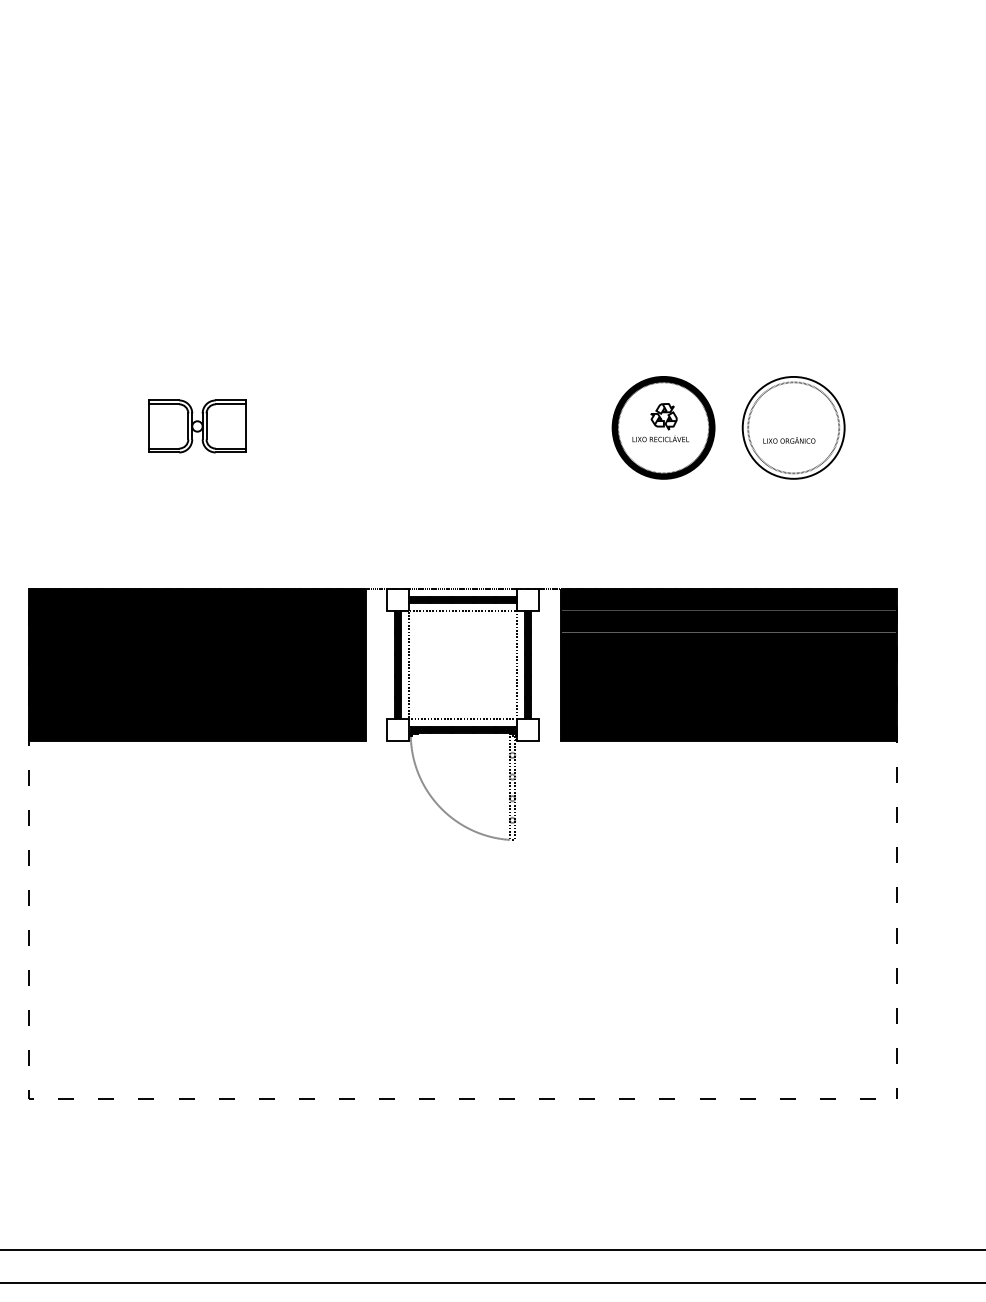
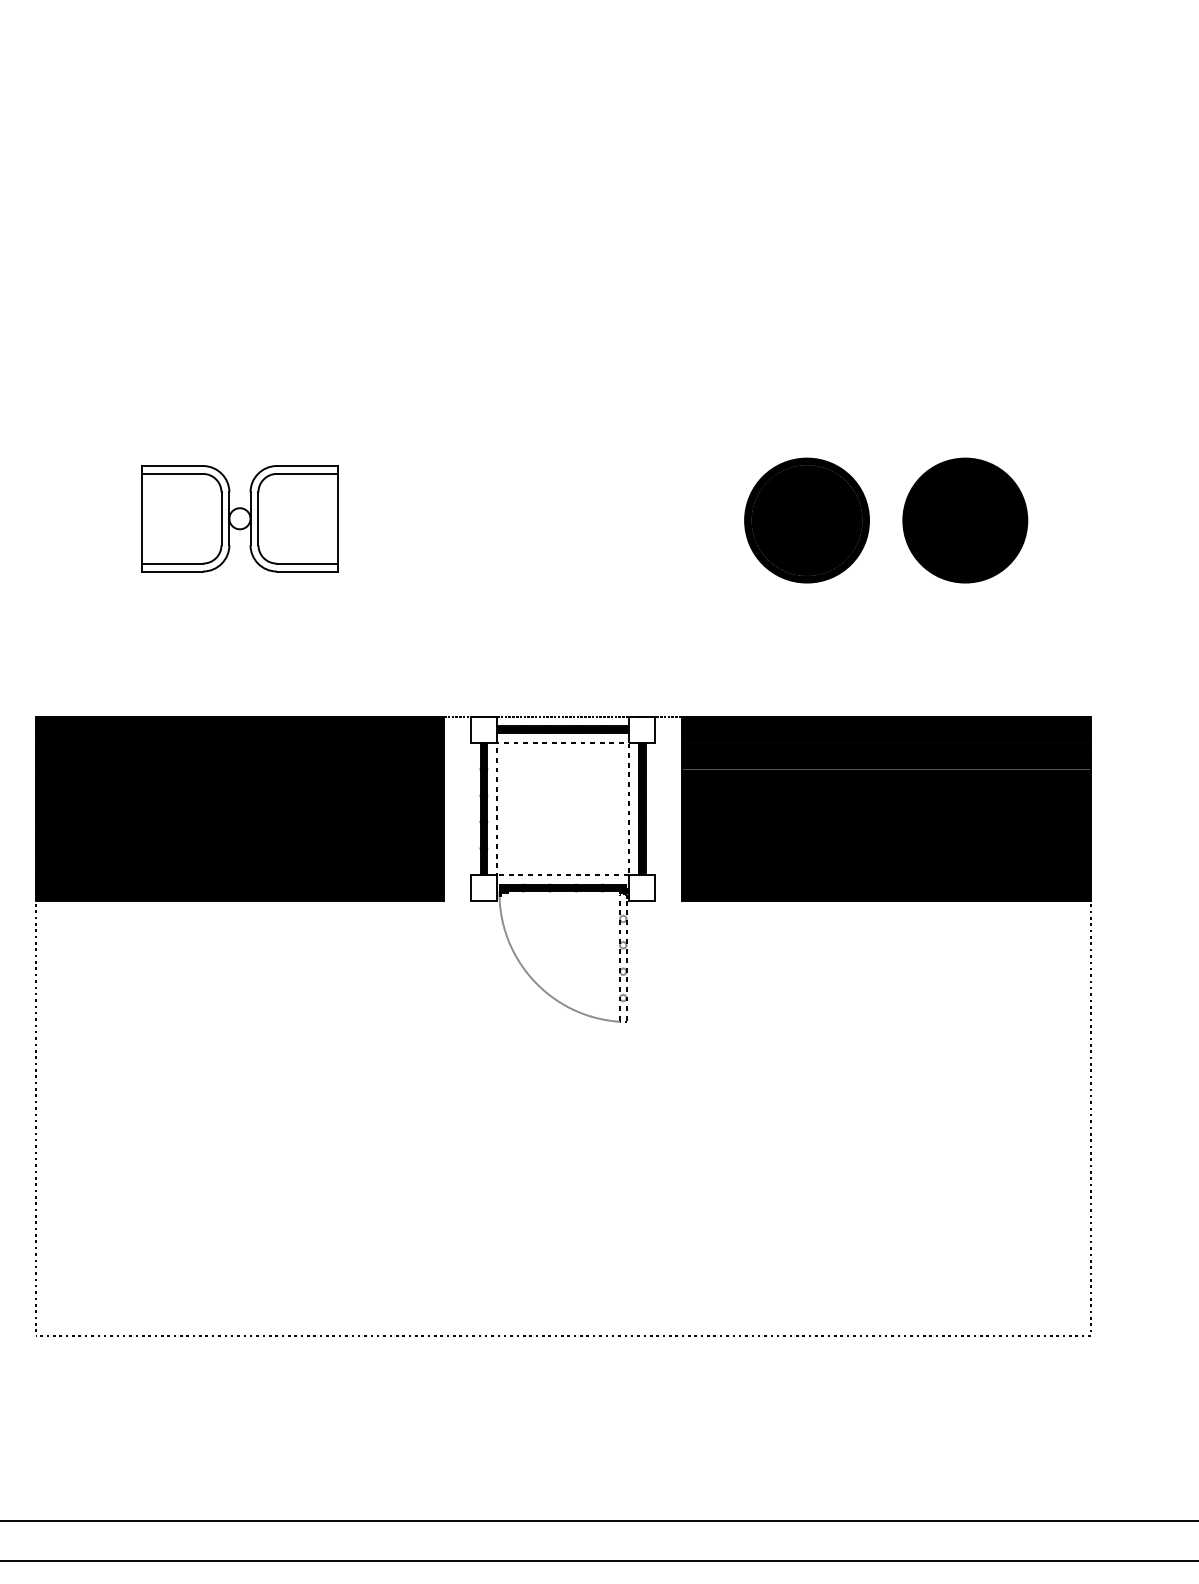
part: (197, 426) -> (239, 518), size x1.67
fill: (663, 427) -> (806, 520), added
fill: (793, 427) -> (965, 520), added

